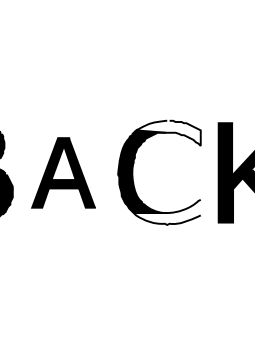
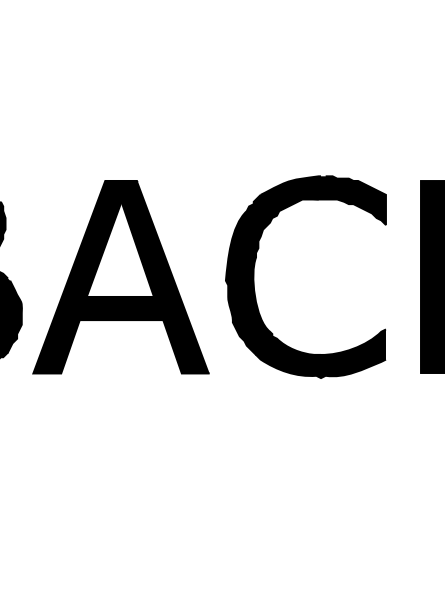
fill: (168, 132) -> (323, 198), added
part: (63, 172) -> (120, 276), size x1.43
fill: (166, 211) -> (319, 352), added

